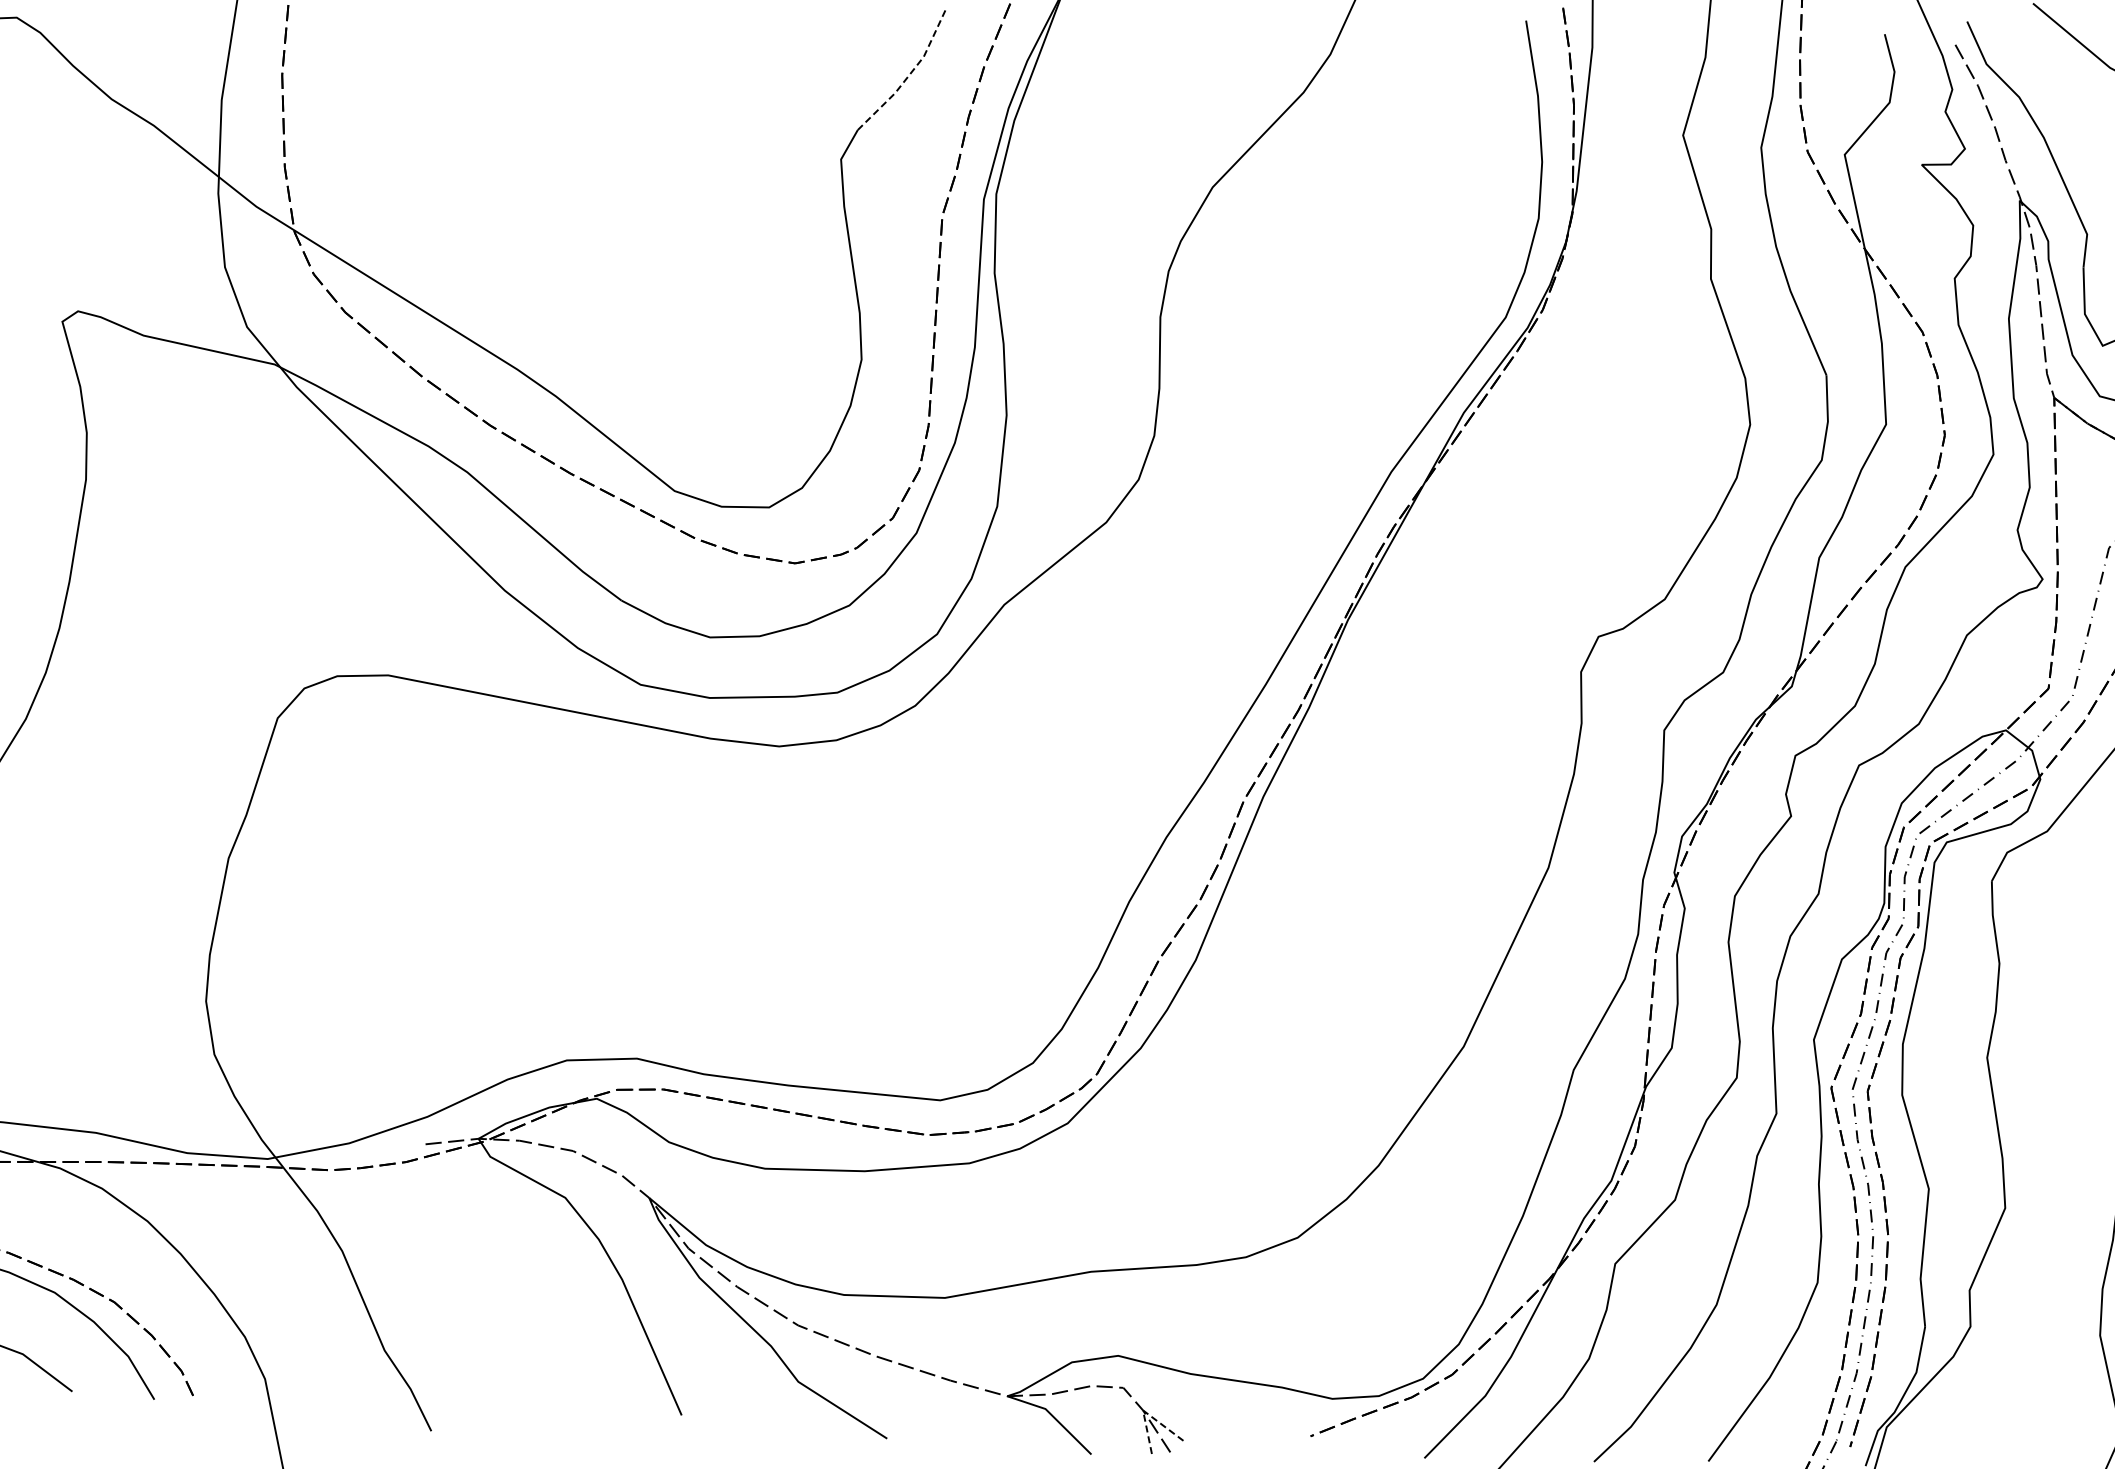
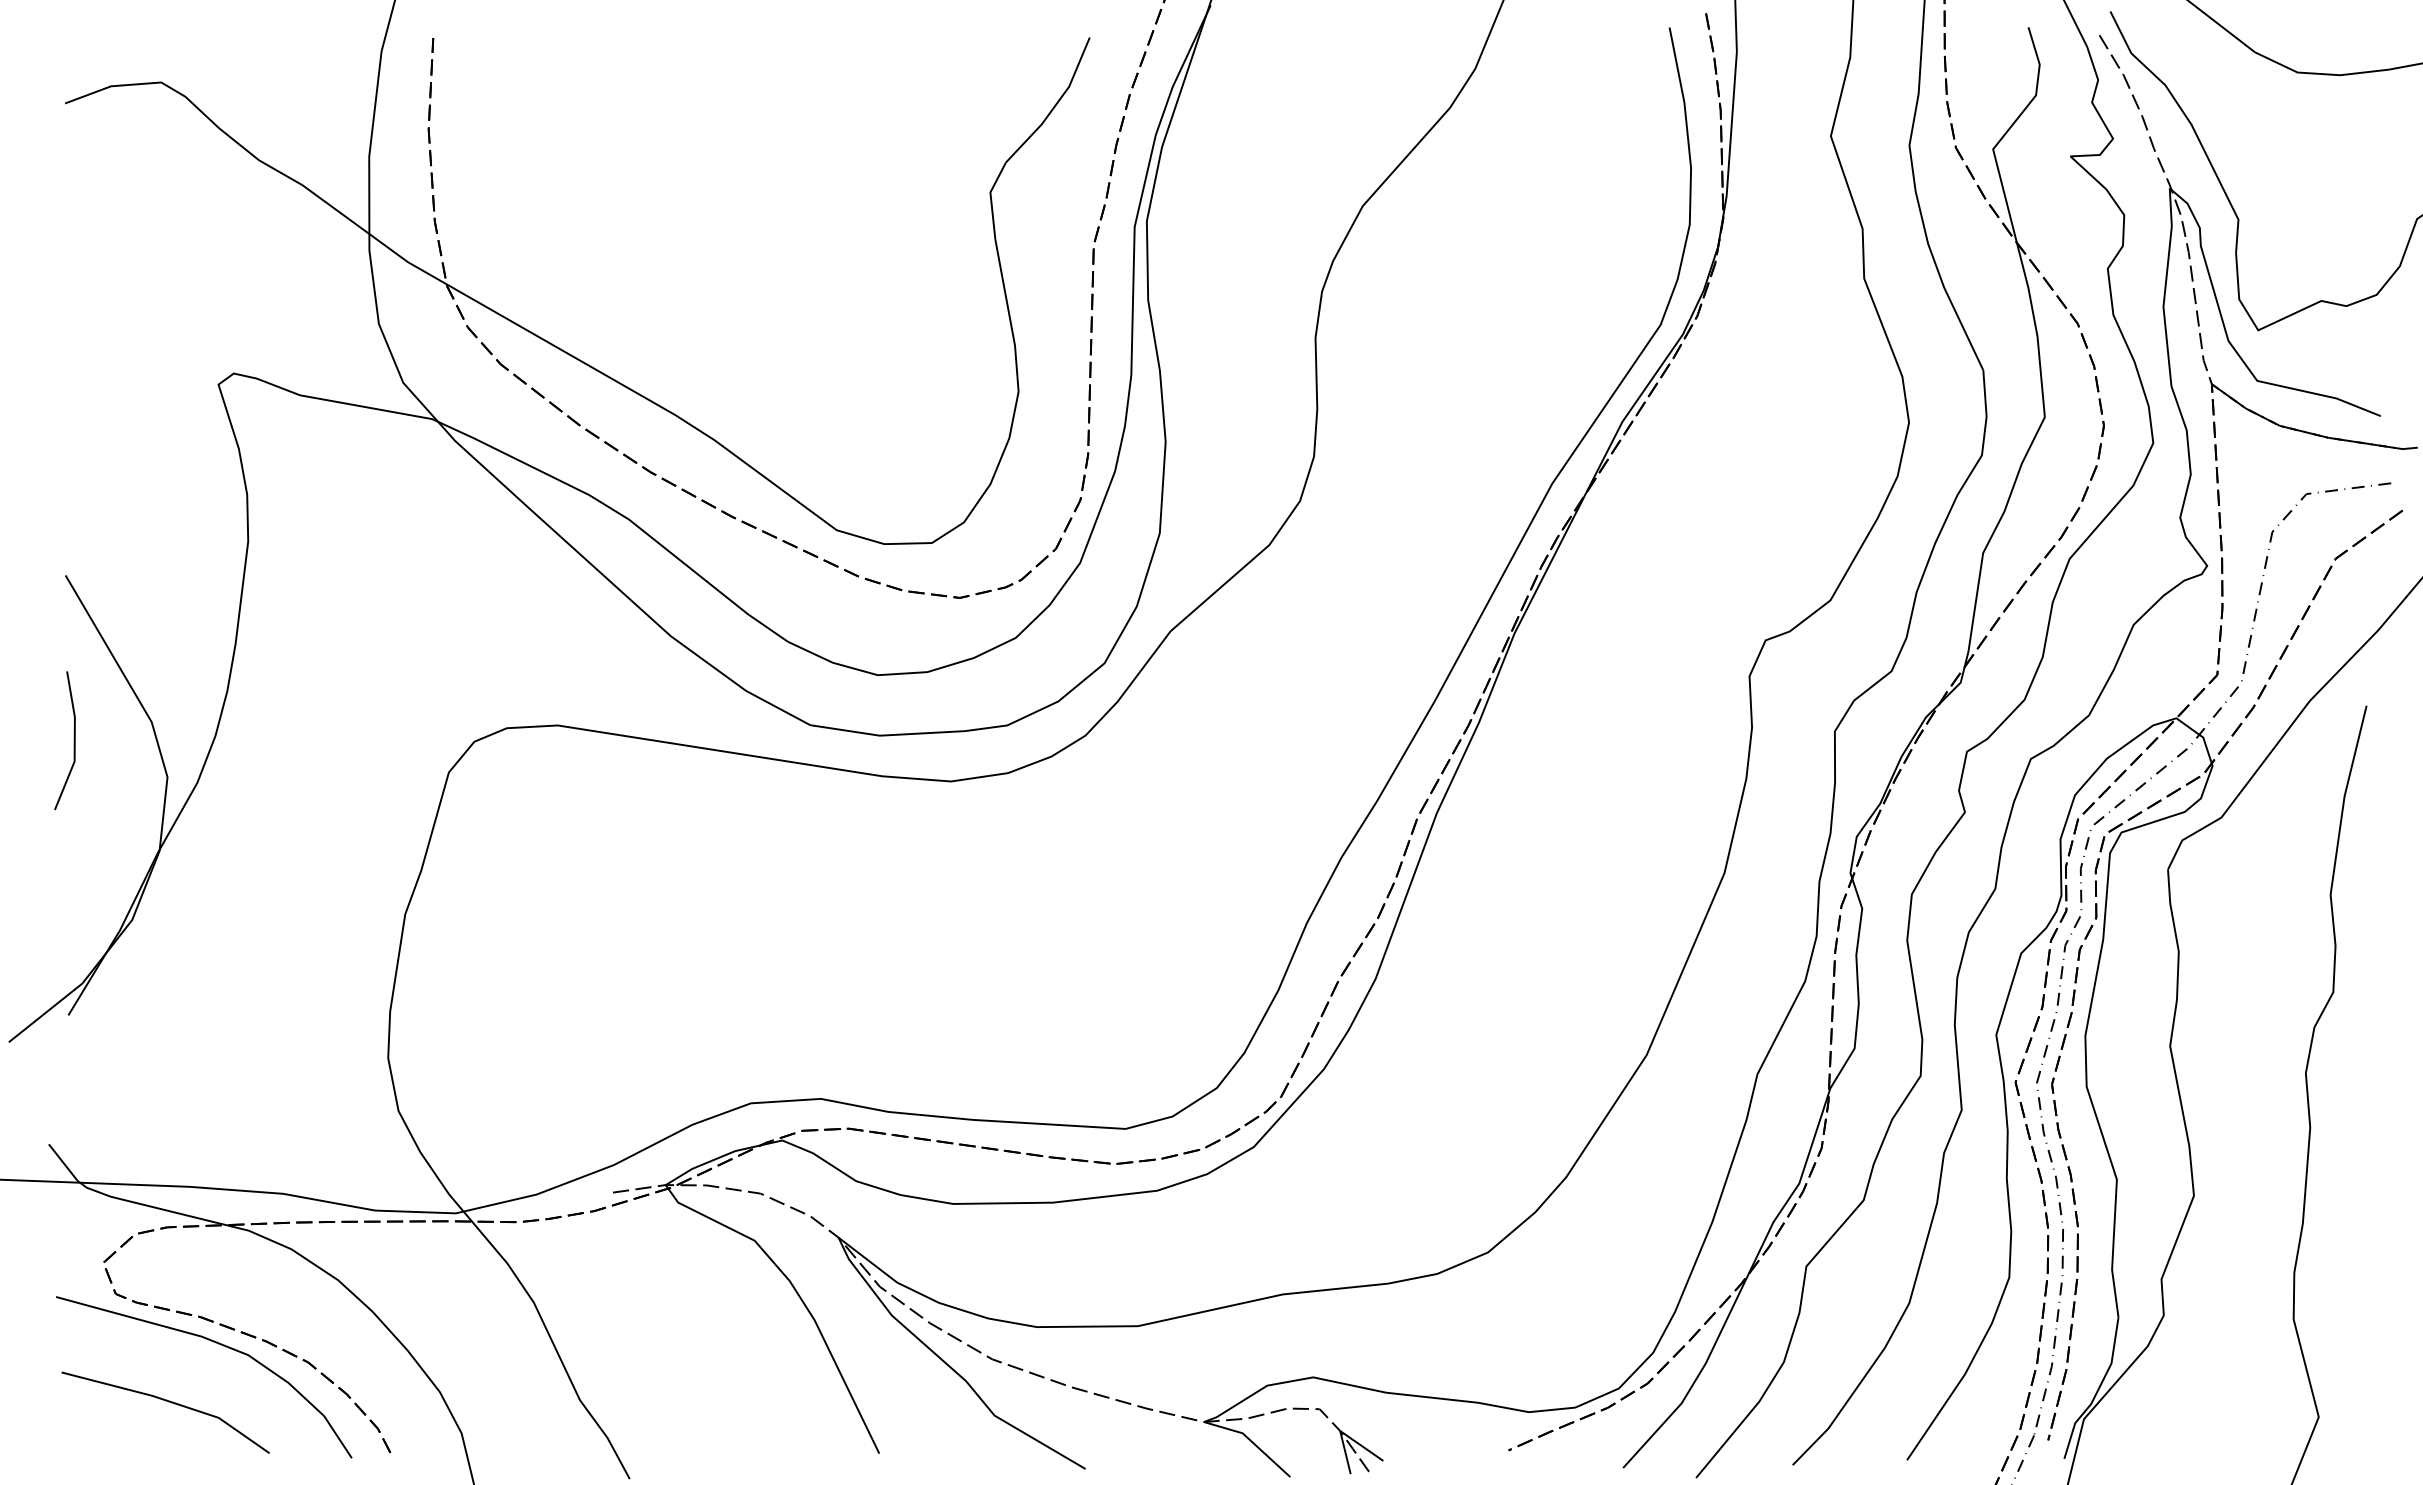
line: (909, 74) -> (1055, 105), dashed -> solid
line: (1146, 1413) -> (1343, 1433), dashed -> solid

